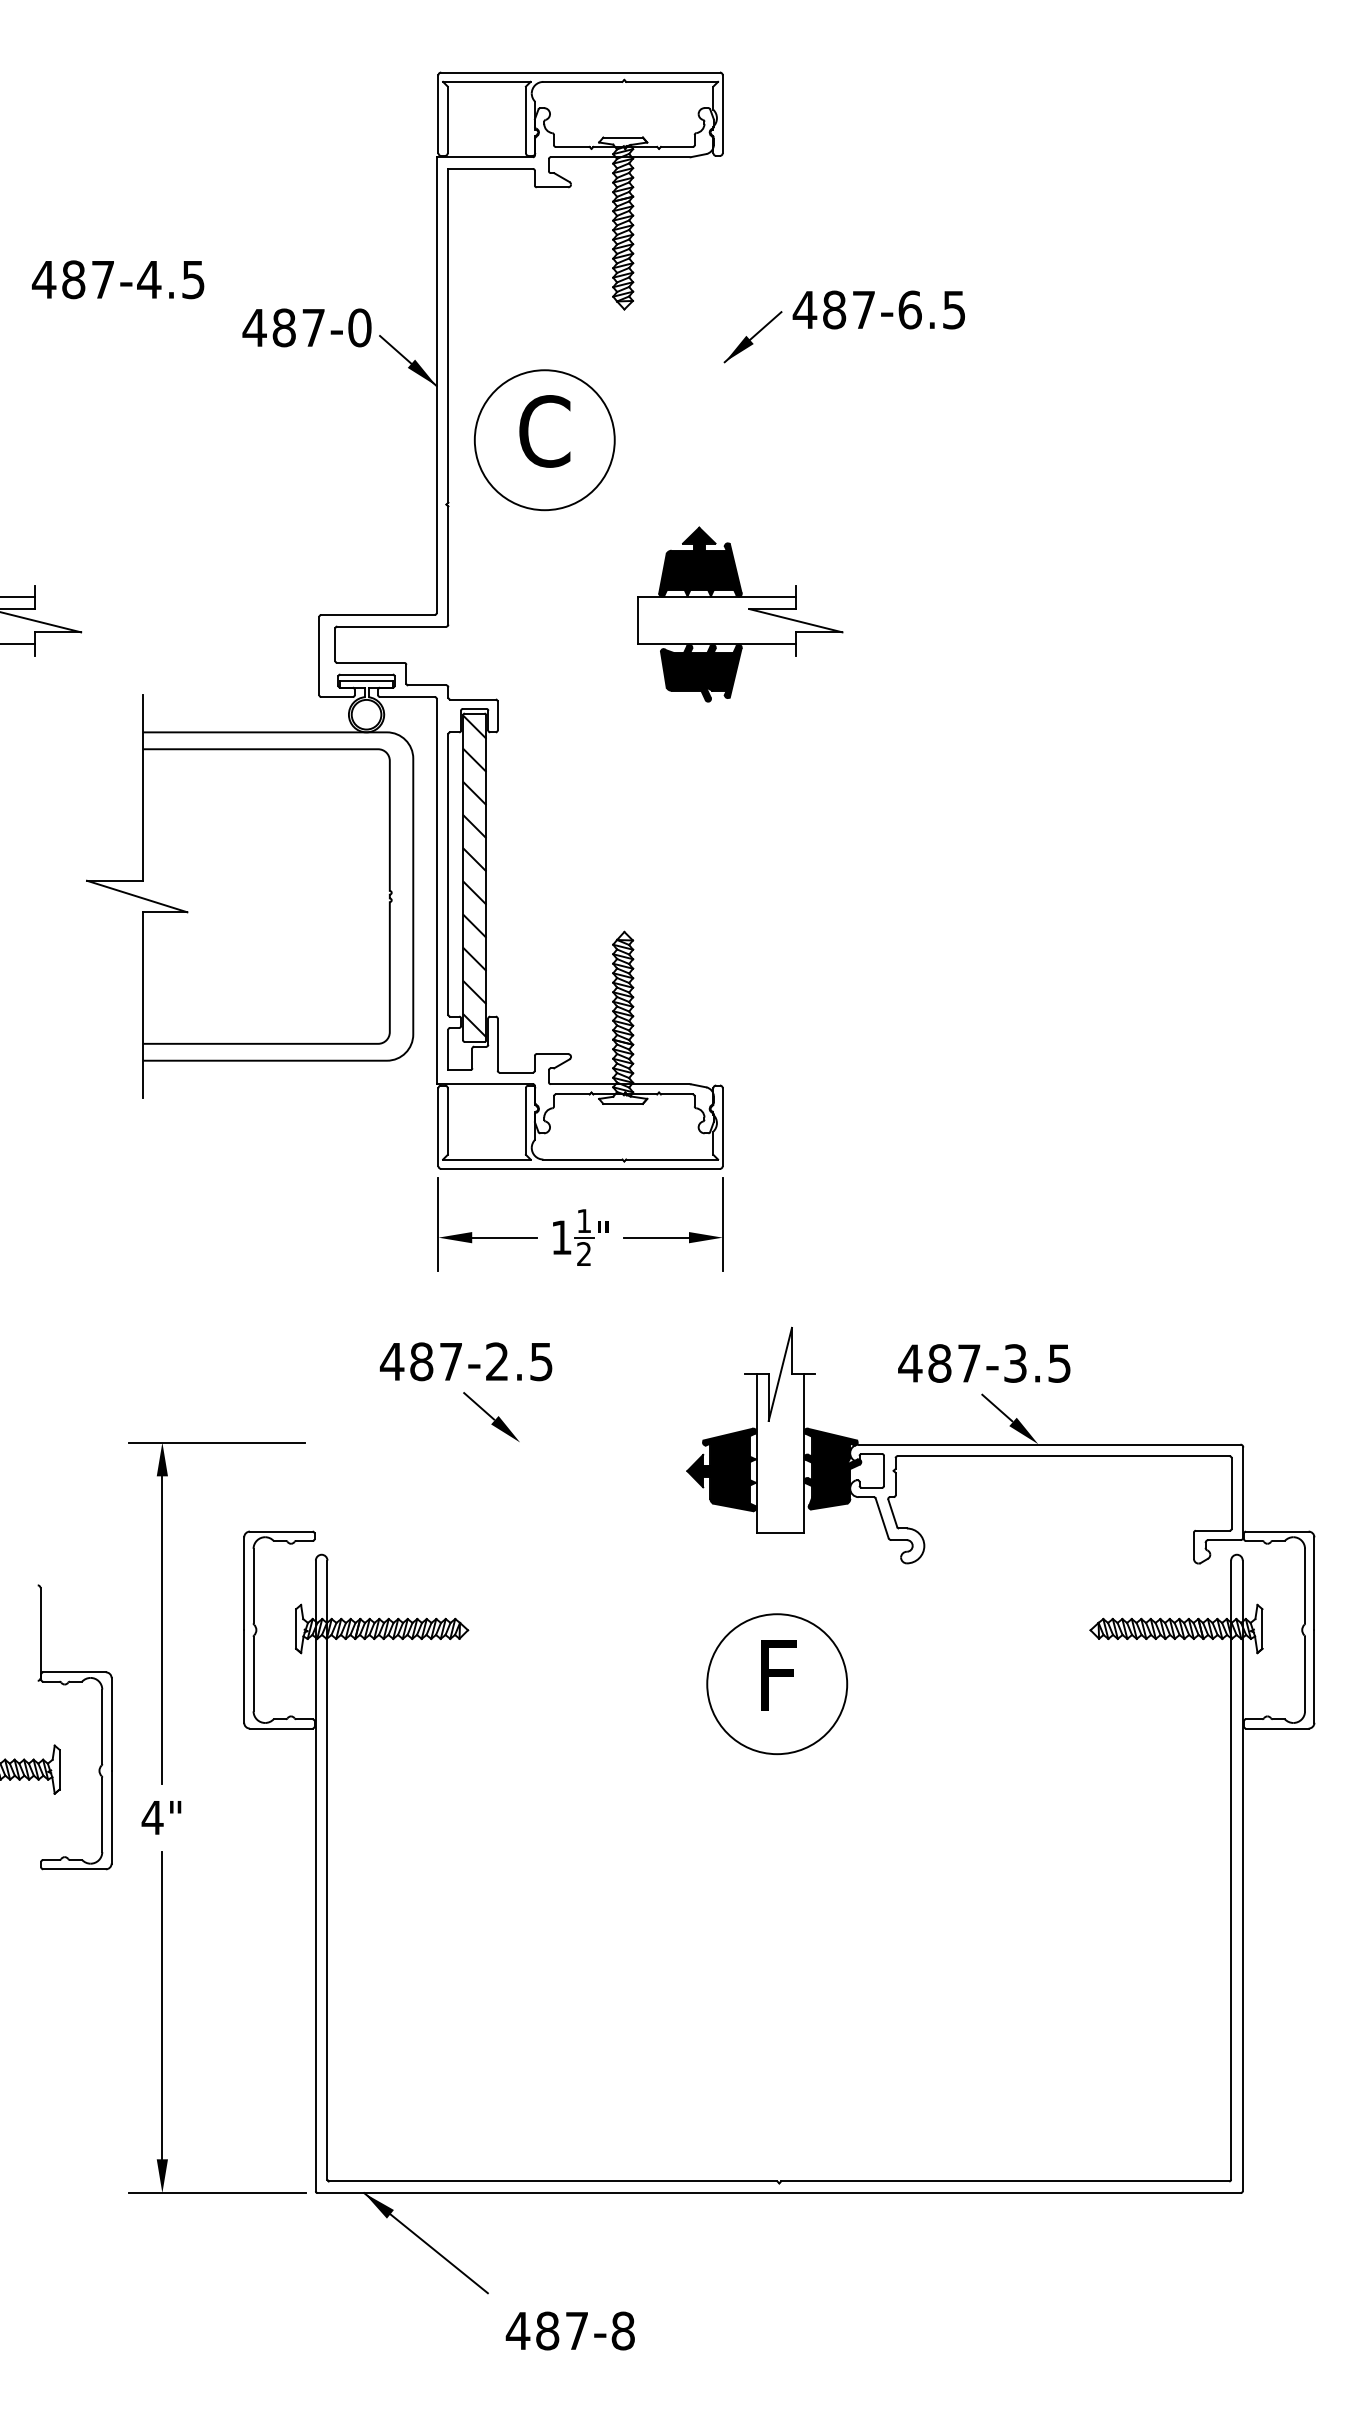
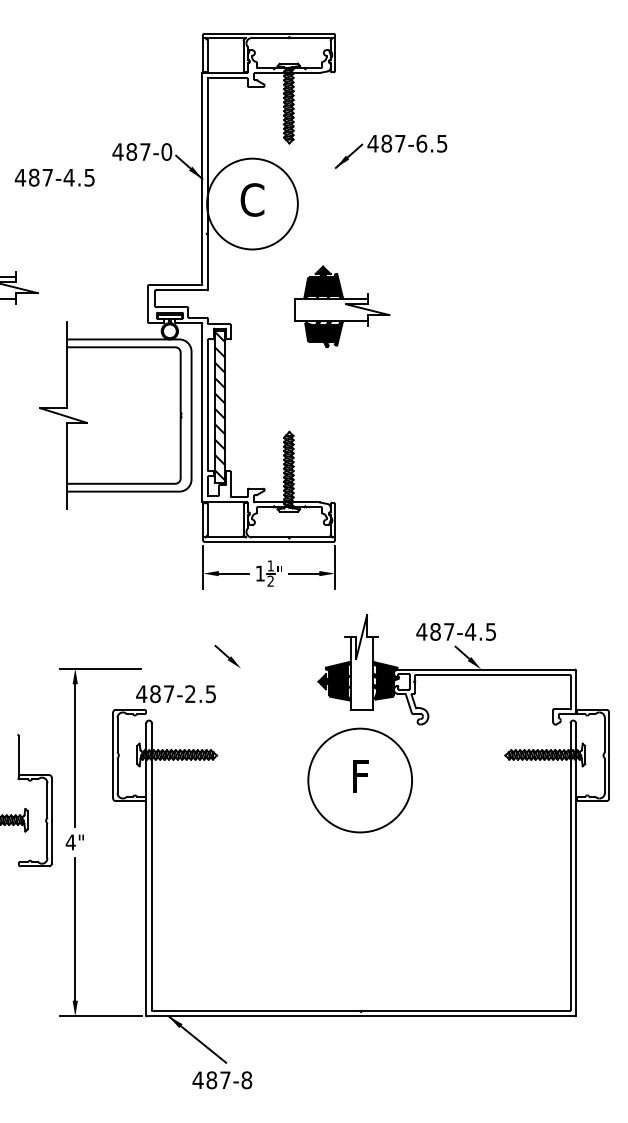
text: (117, 279) -> (54, 177), moved
circle: (544, 438) -> (252, 203), size x1.4
part: (741, 613) -> (342, 306), moved
text: (464, 1362) -> (175, 694), moved
text: (1015, 1362) -> (470, 631), 487-3.5 -> 487-4.5
circle: (775, 1684) -> (359, 780), size x1.6
text: (570, 2331) -> (222, 1080), moved

